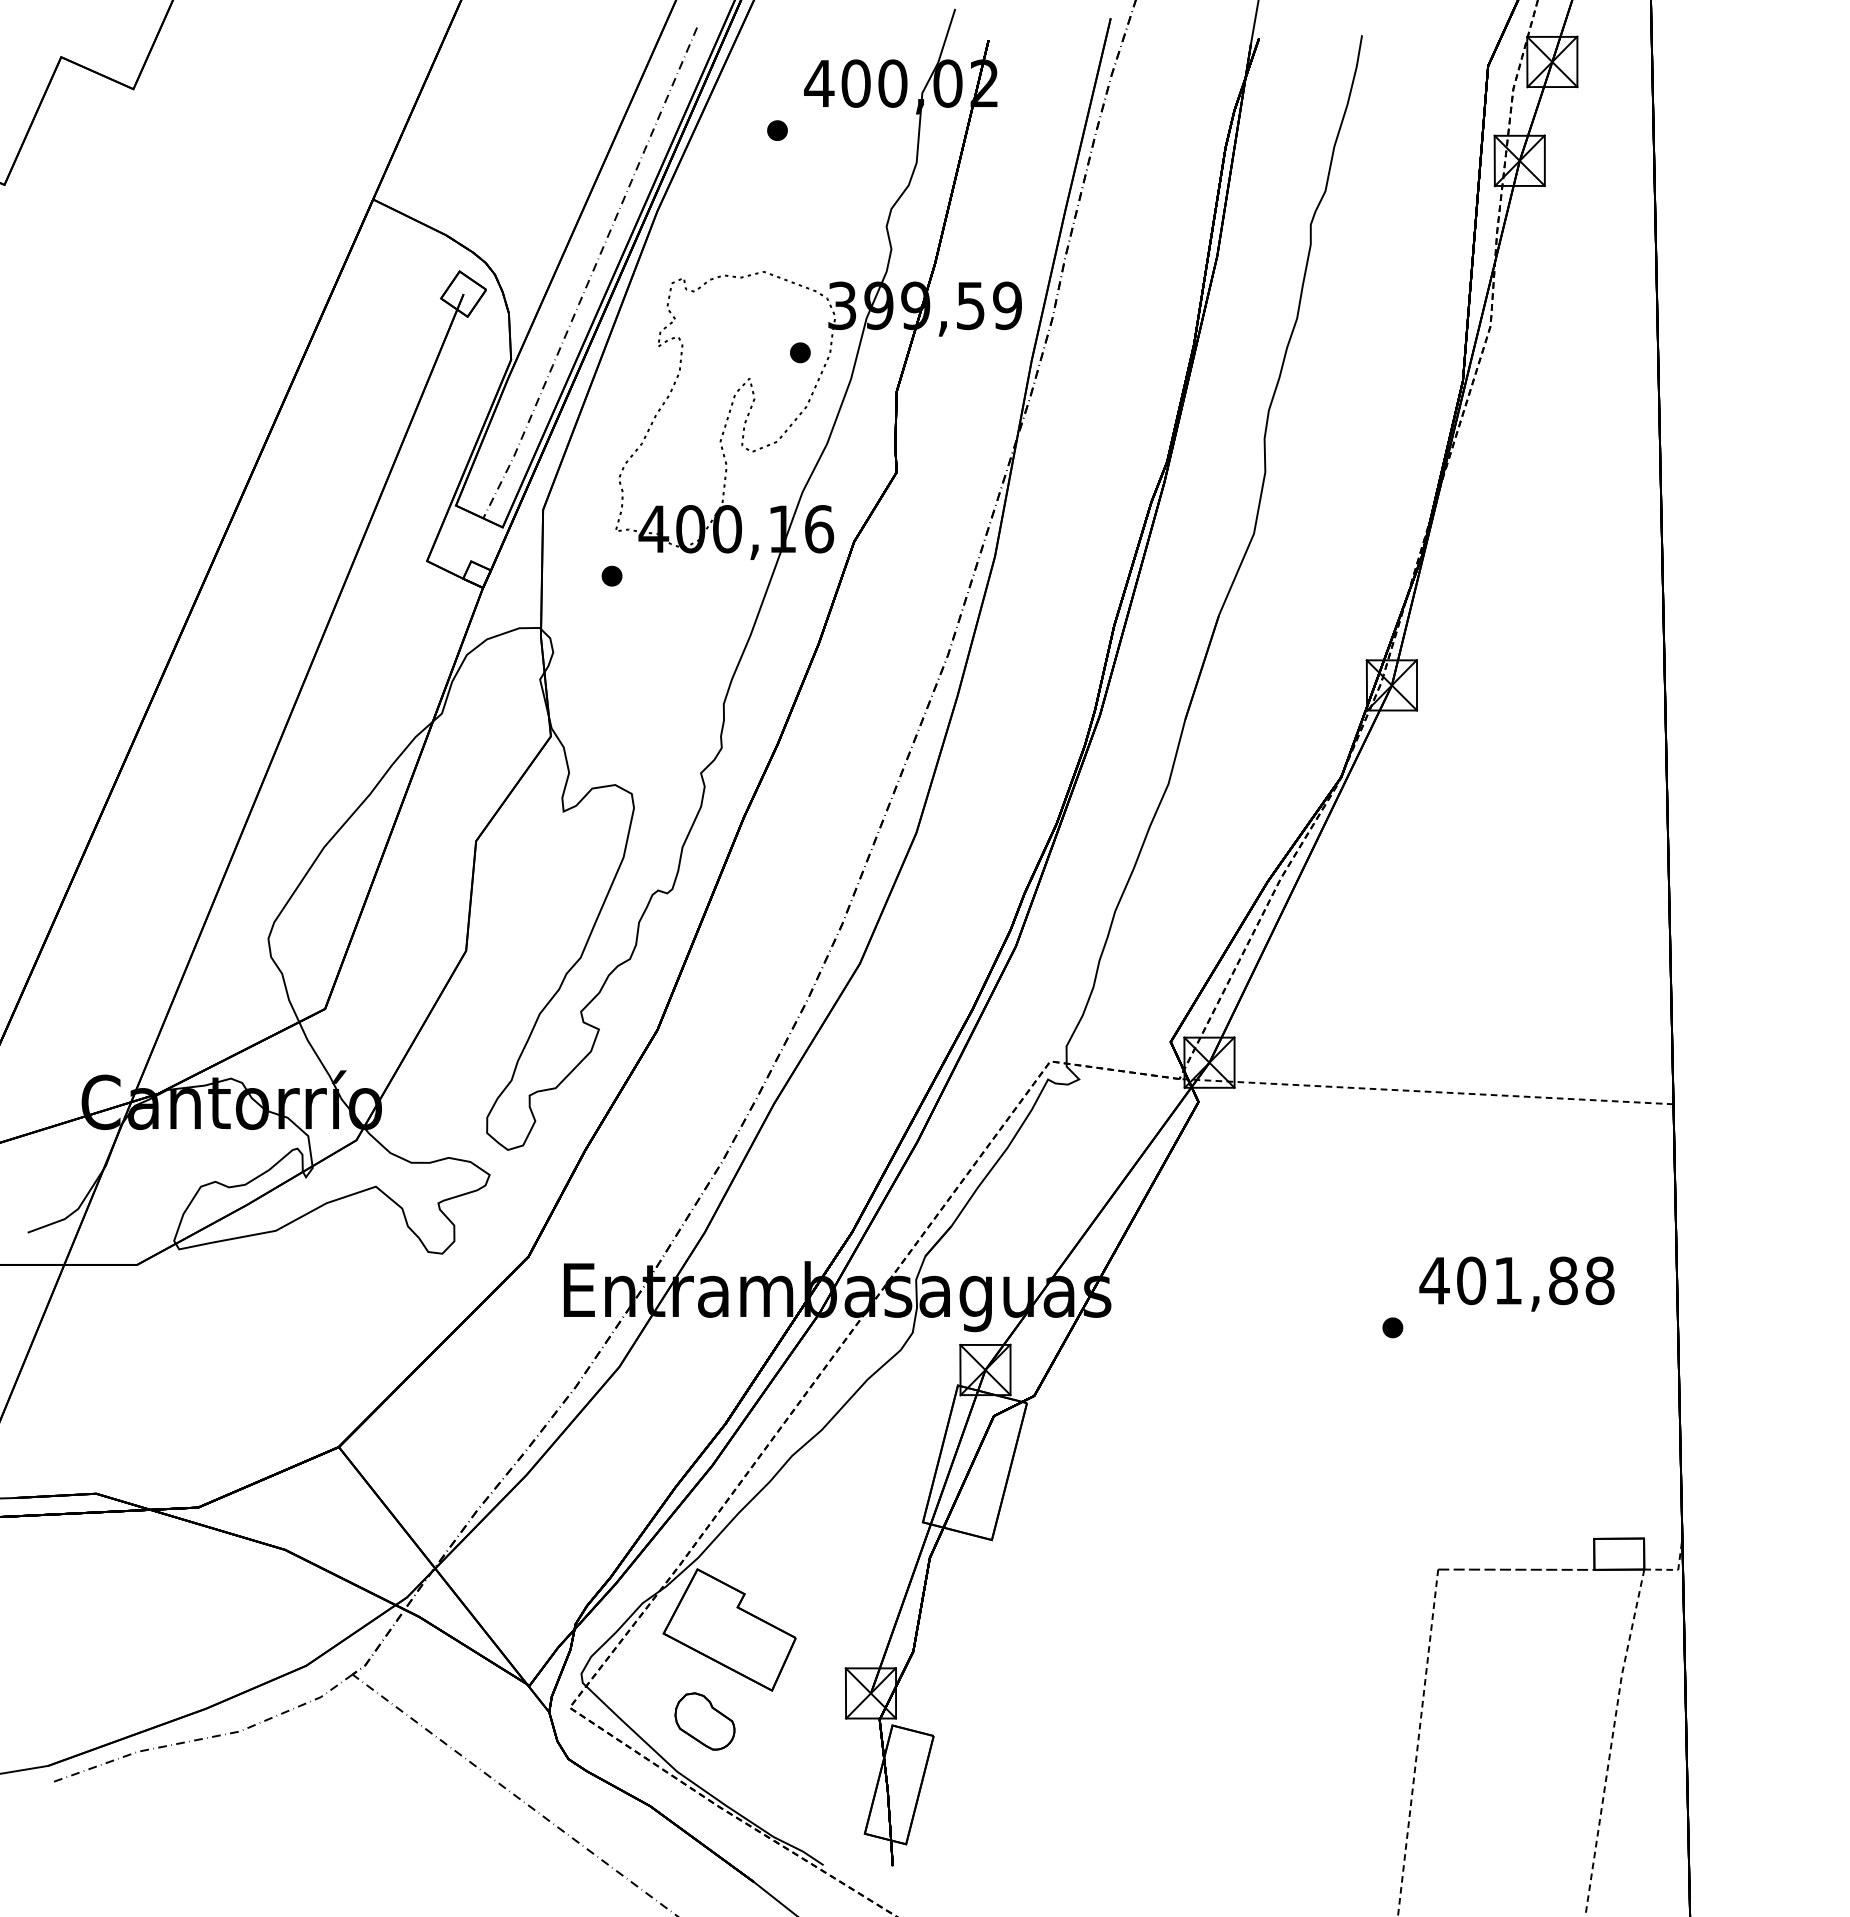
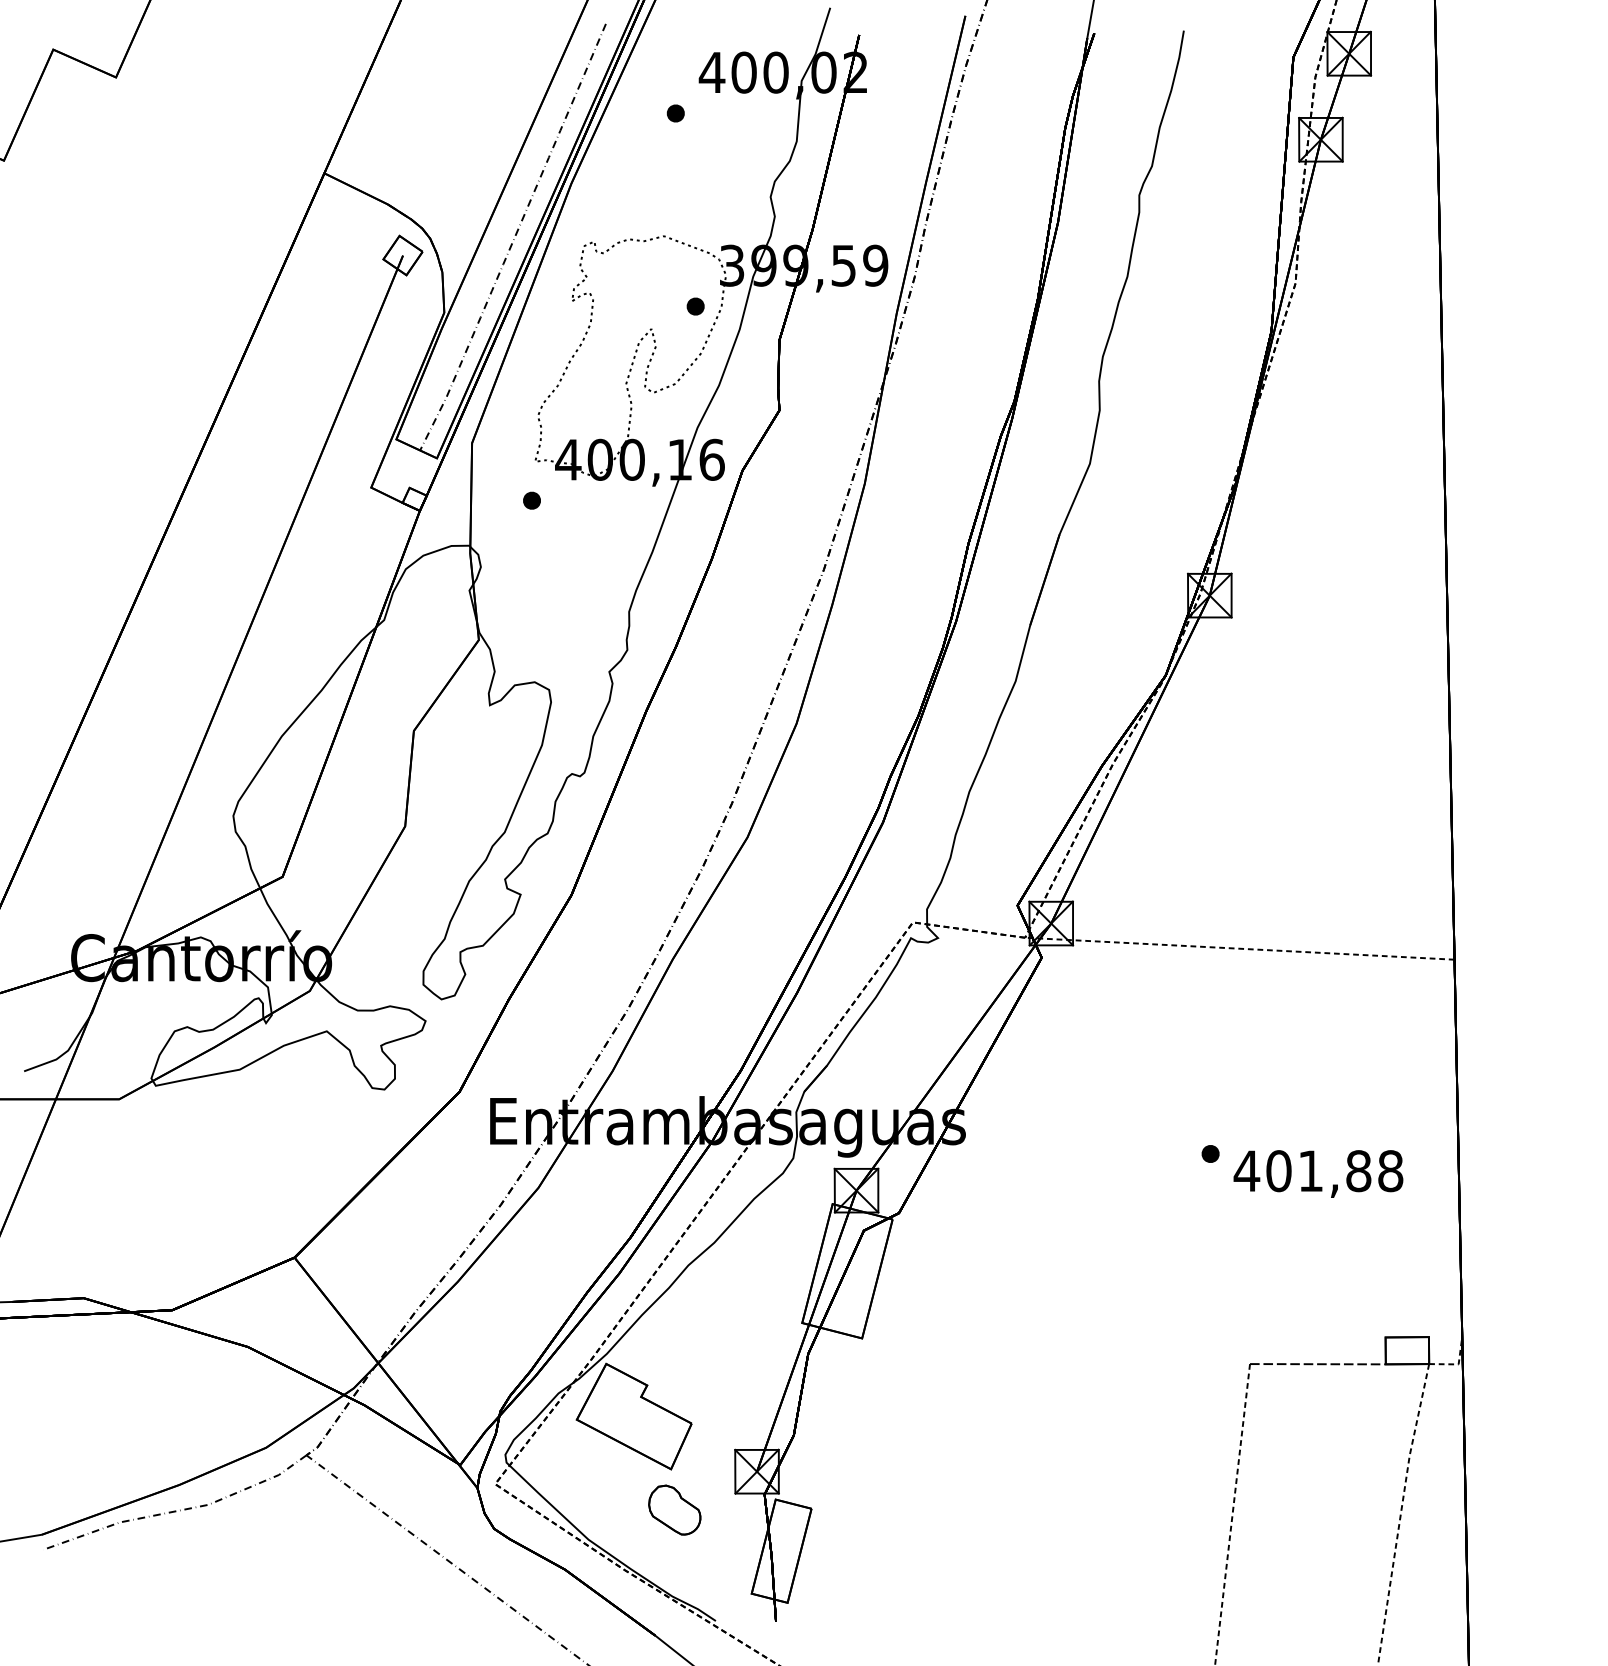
text: (1516, 1283) -> (1318, 1173), moved
part: (704, 1720) -> (674, 1509), moved

